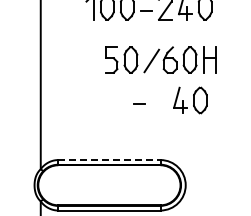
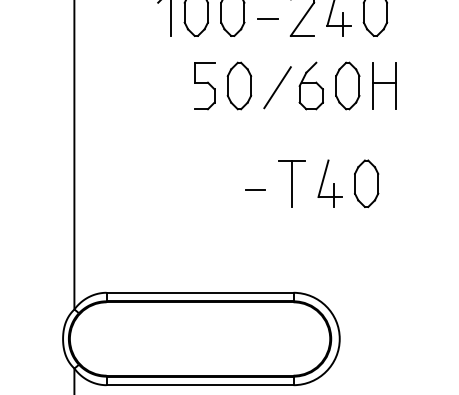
part: (160, 59) -> (293, 84), moved
part: (159, 100) -> (291, 183), added
line: (109, 160) -> (200, 293), dashed -> solid

